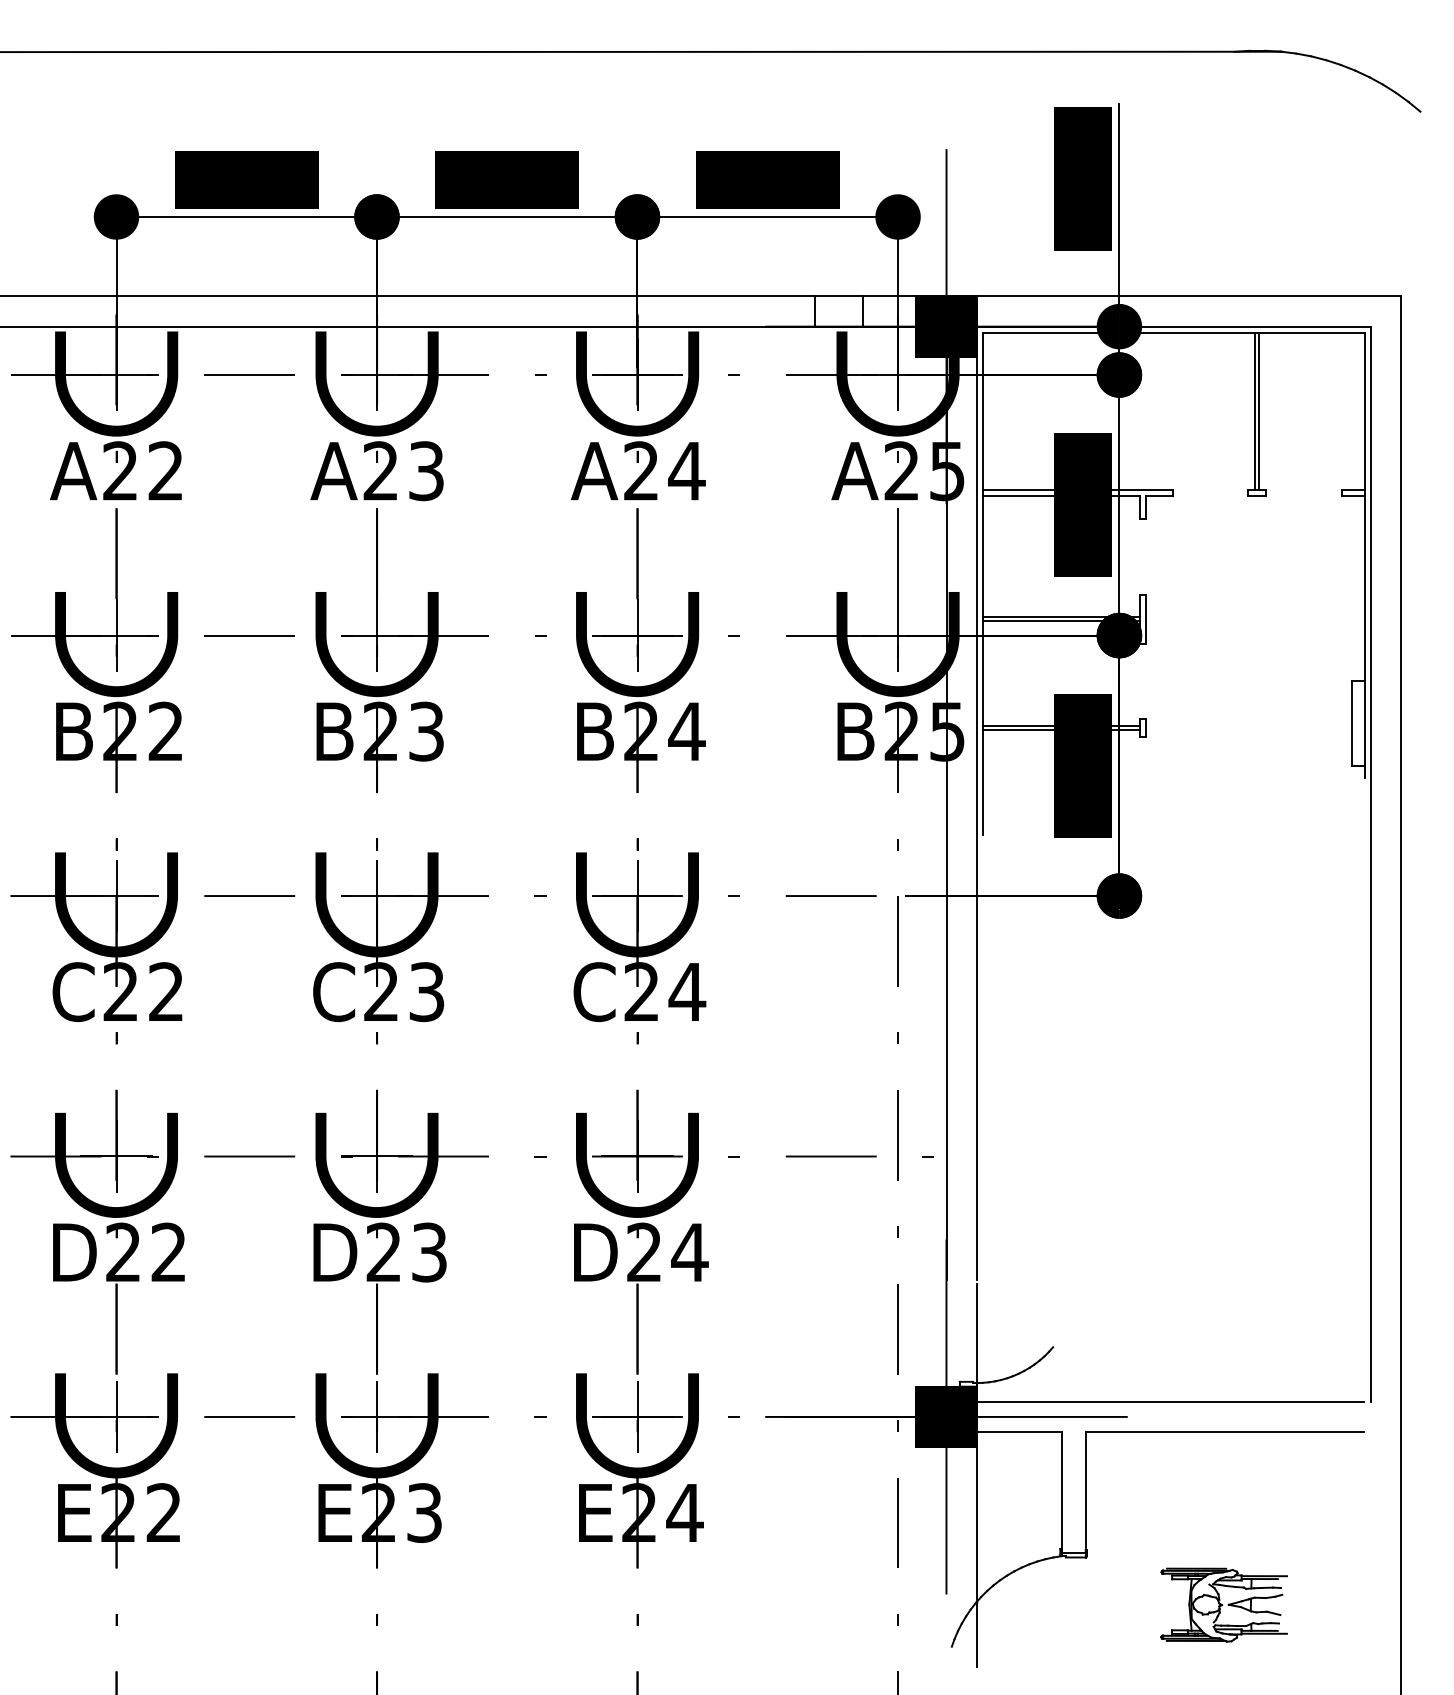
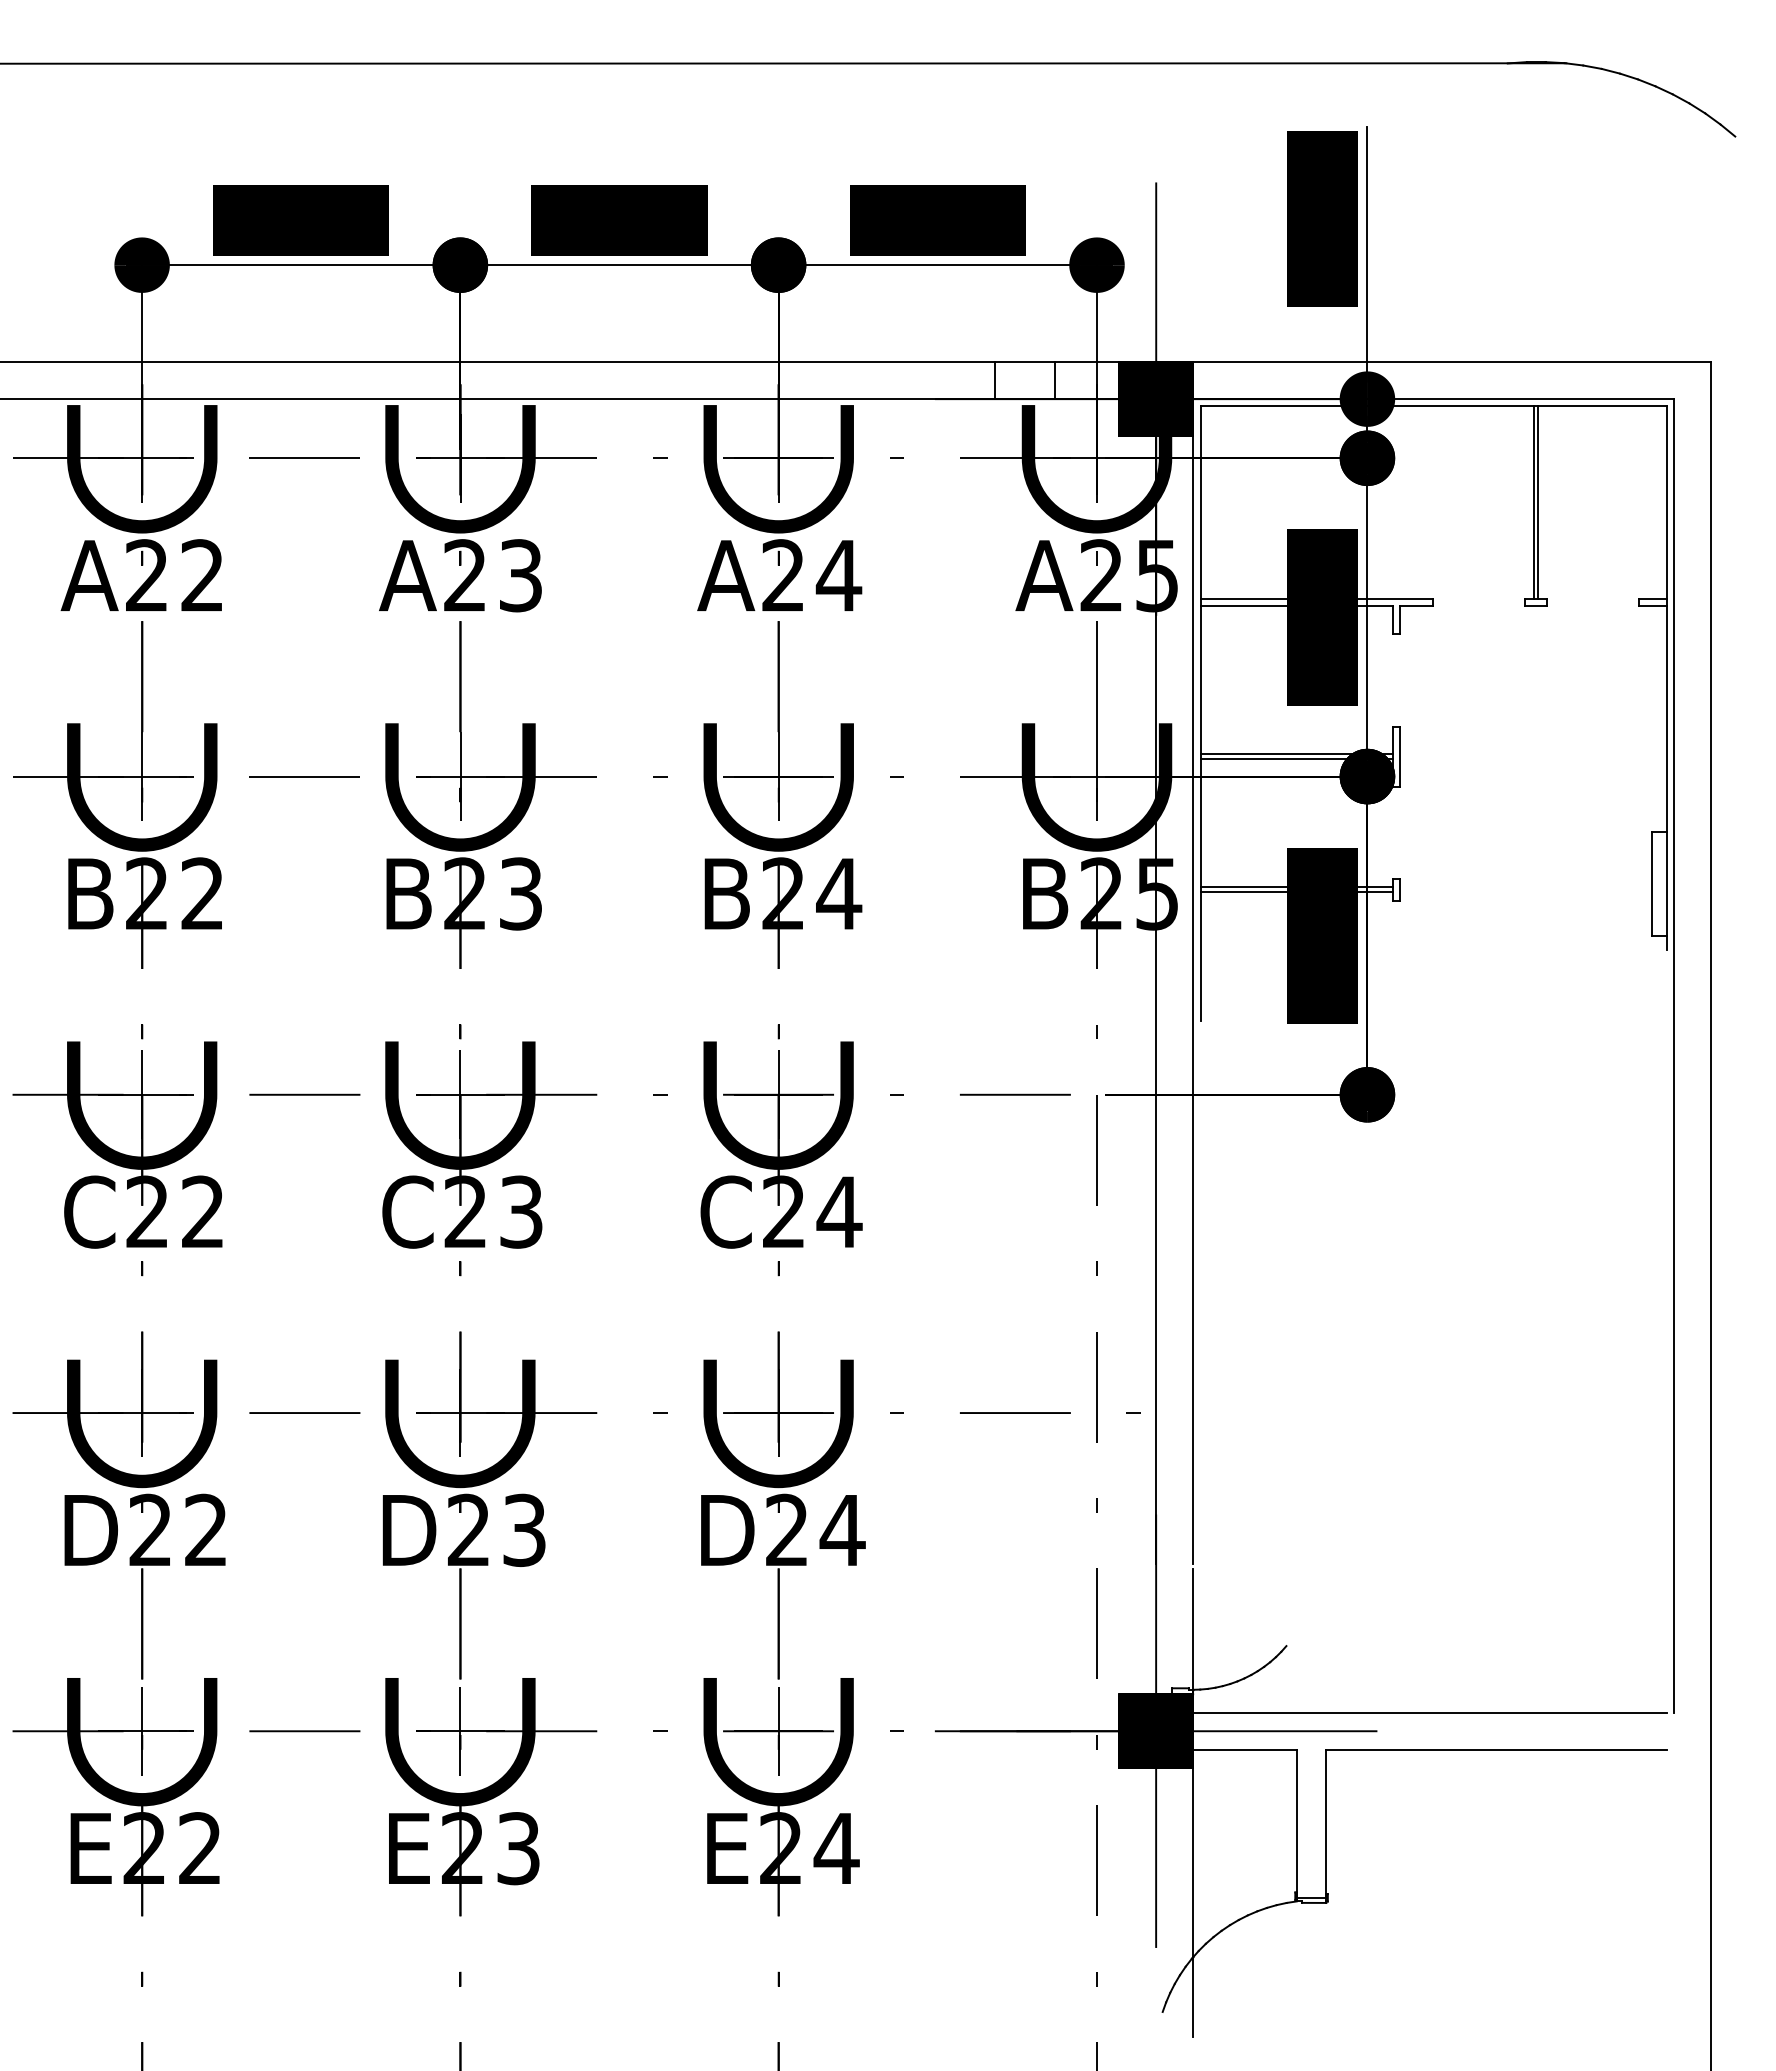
part: (1224, 1604) -> (1495, 1960), removed

